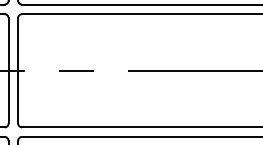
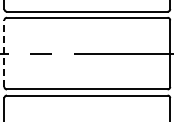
line: (18, 70) -> (4, 53), solid -> dashed

